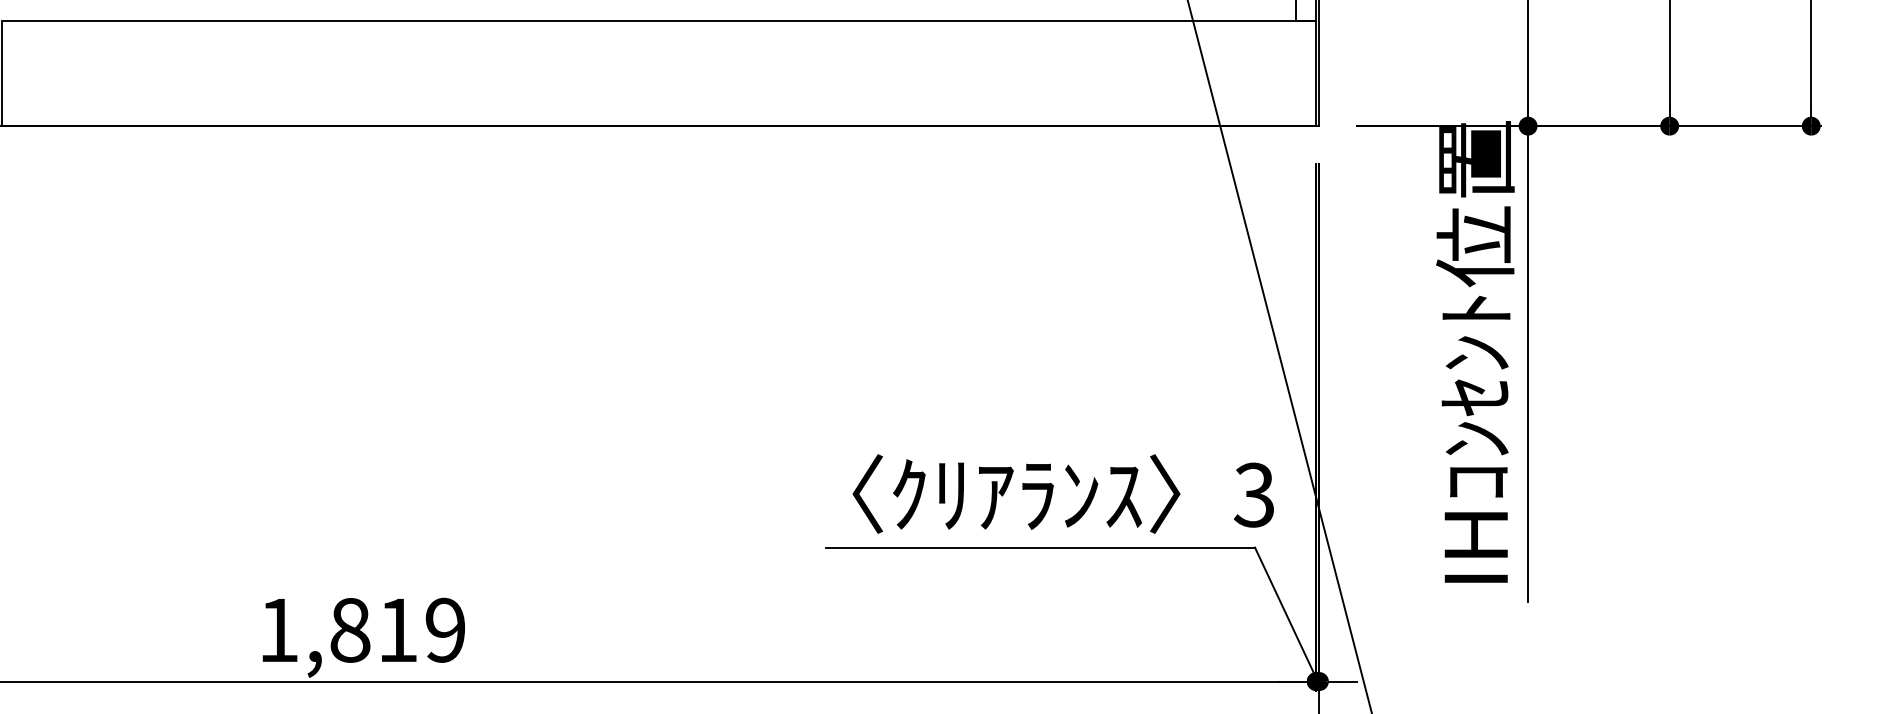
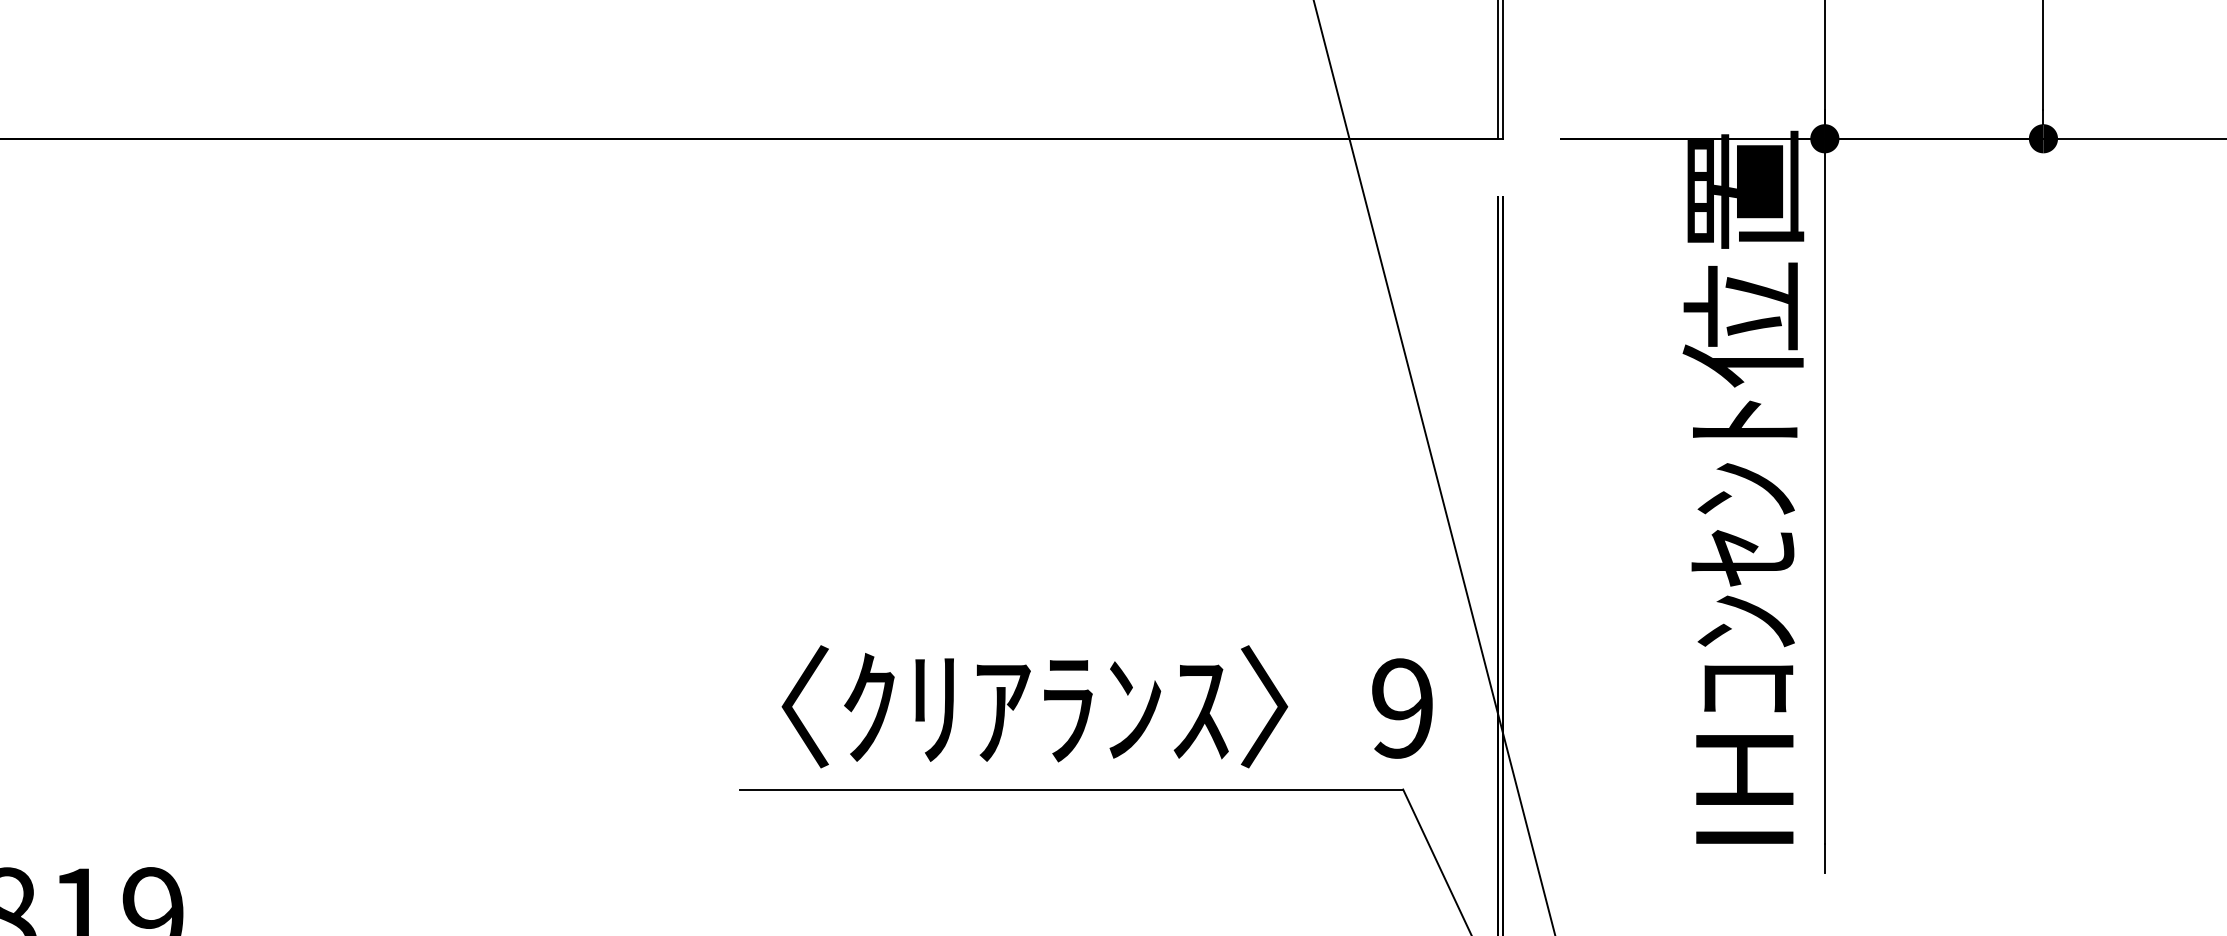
text: (1253, 494) -> (1400, 707), 3 -> 9

